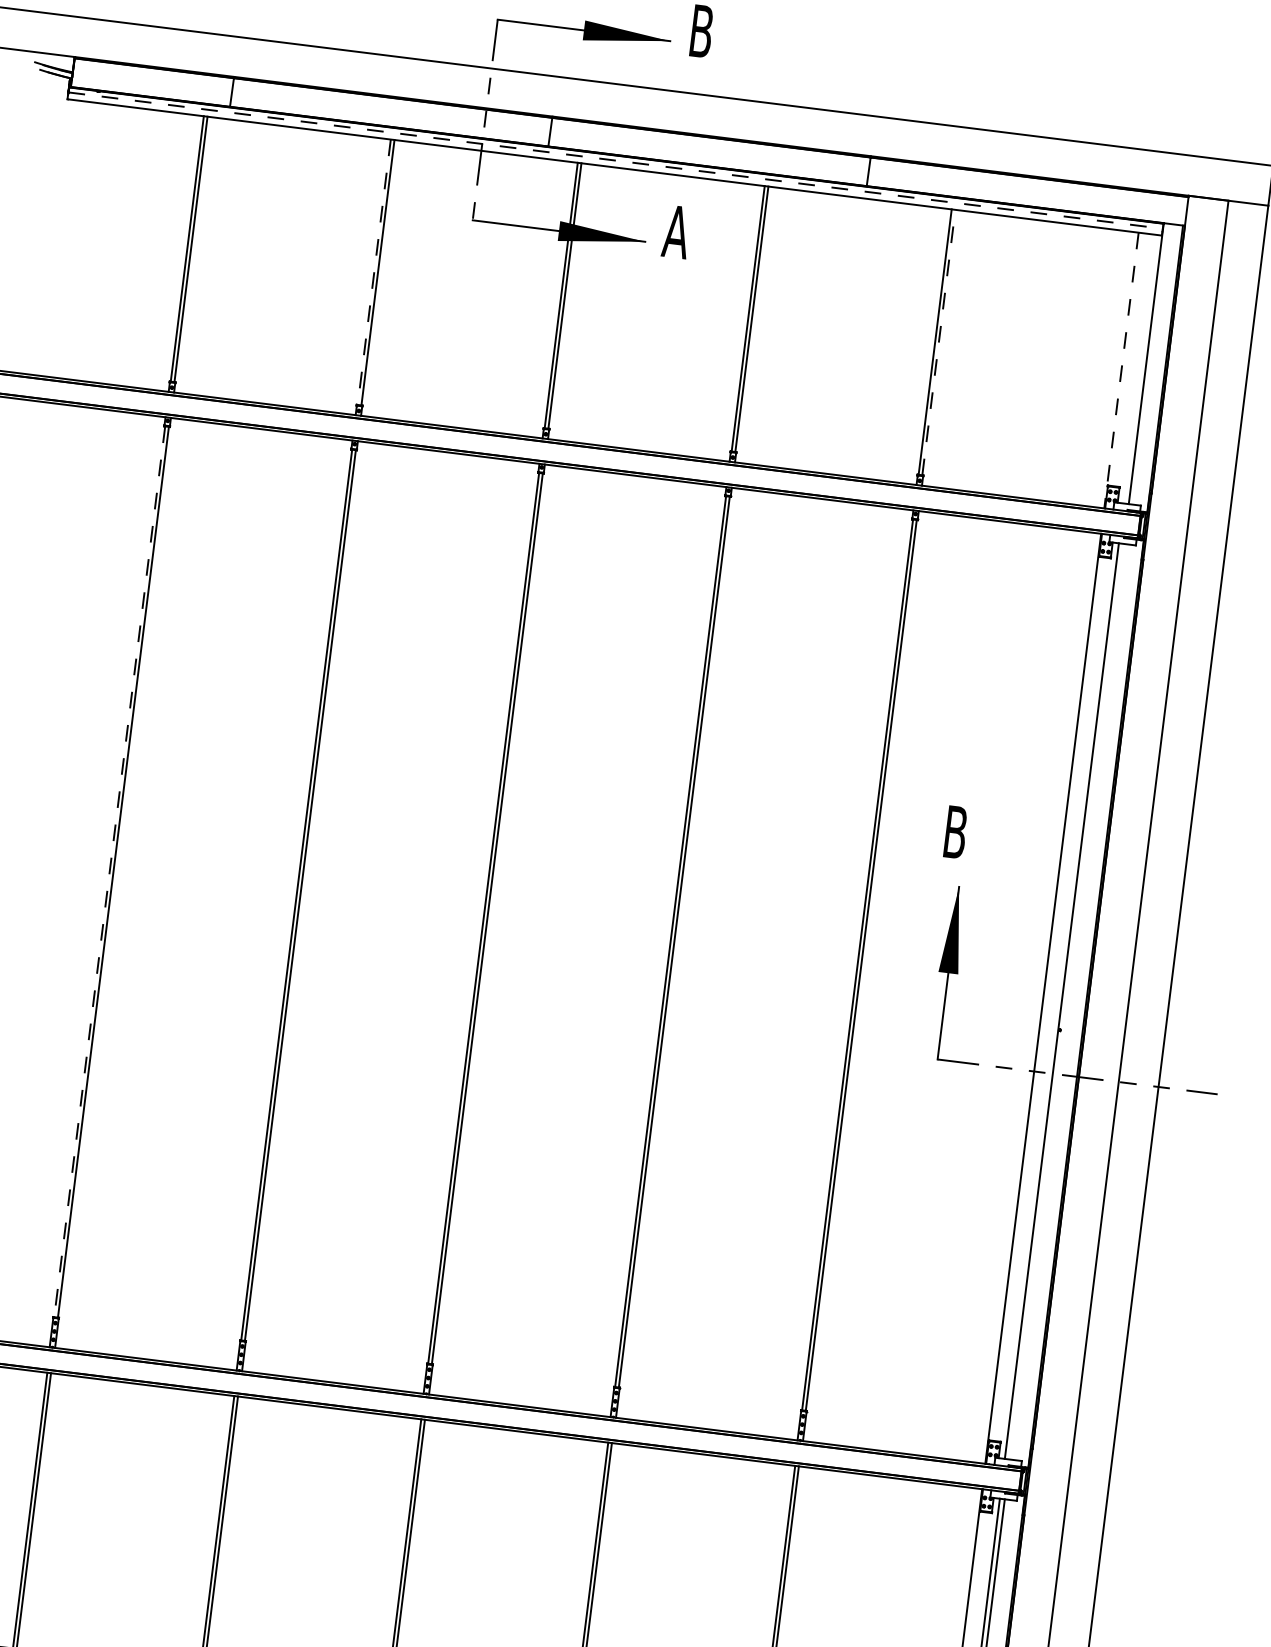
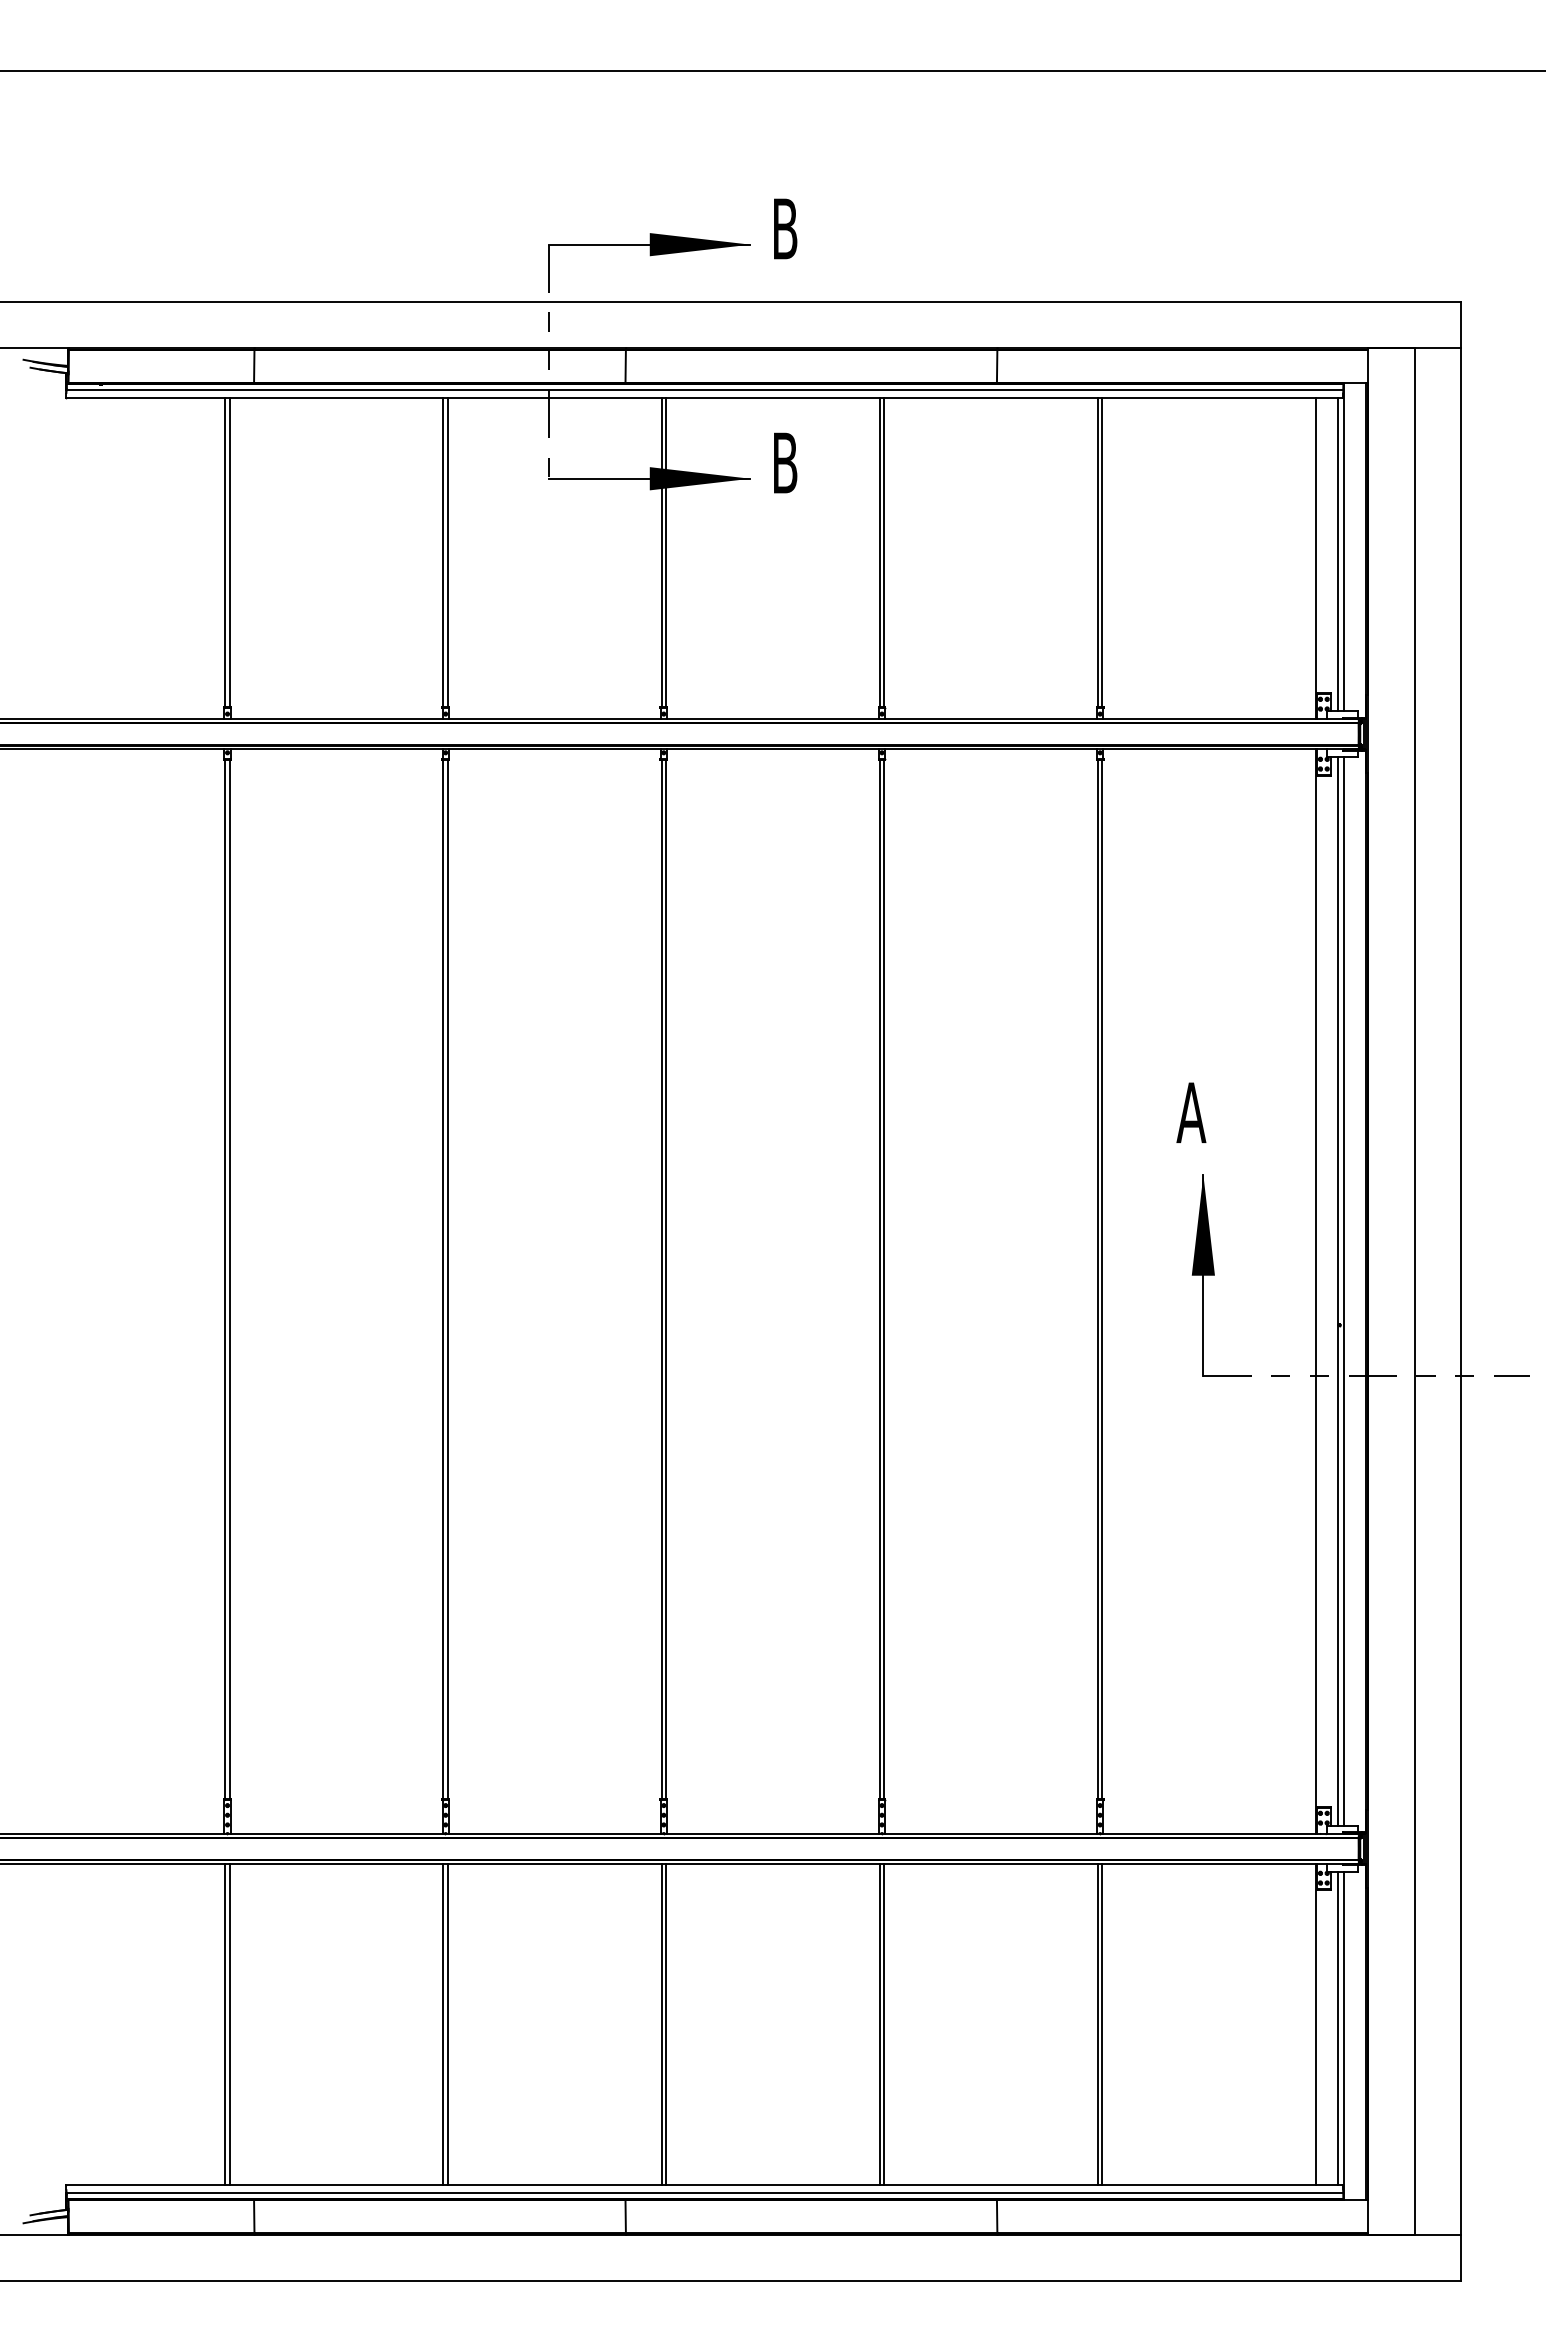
line: (616, 160) -> (705, 389), dashed -> solid
text: (676, 231) -> (784, 462), A -> B
line: (374, 272) -> (443, 552), dashed -> solid
line: (939, 342) -> (1102, 552), dashed -> solid
line: (1140, 368) -> (1337, 553), added
line: (1121, 370) -> (1316, 558), dashed -> solid
text: (955, 832) -> (1191, 1112), B -> A
line: (109, 872) -> (225, 1279), dashed -> solid
line: (1066, 1001) -> (1343, 1291), added

